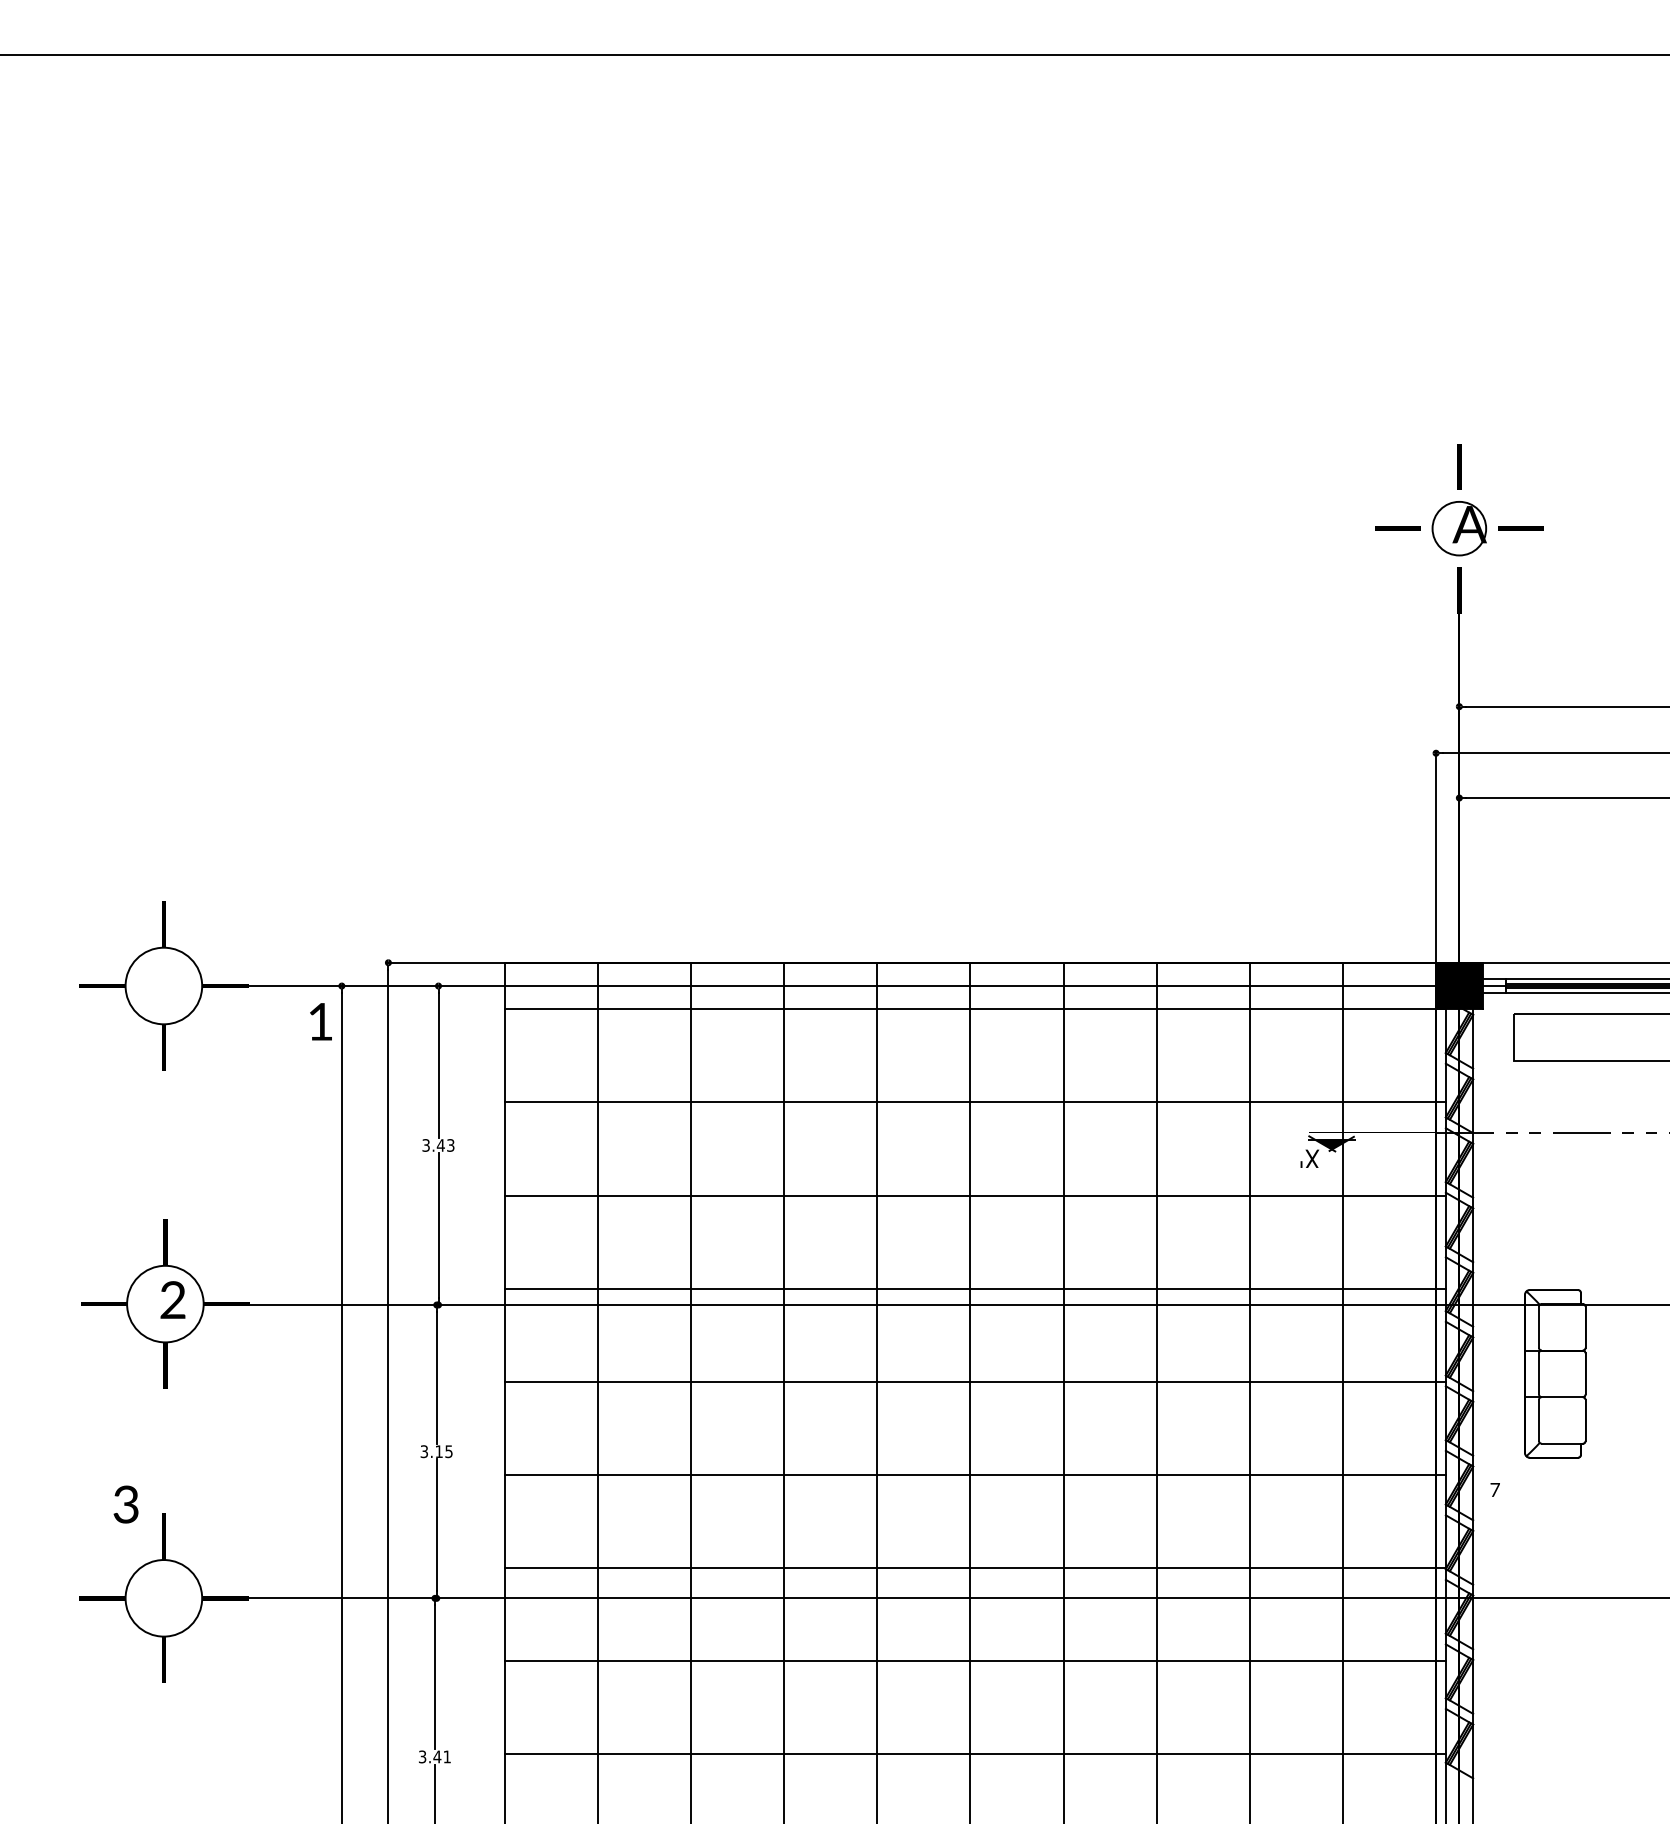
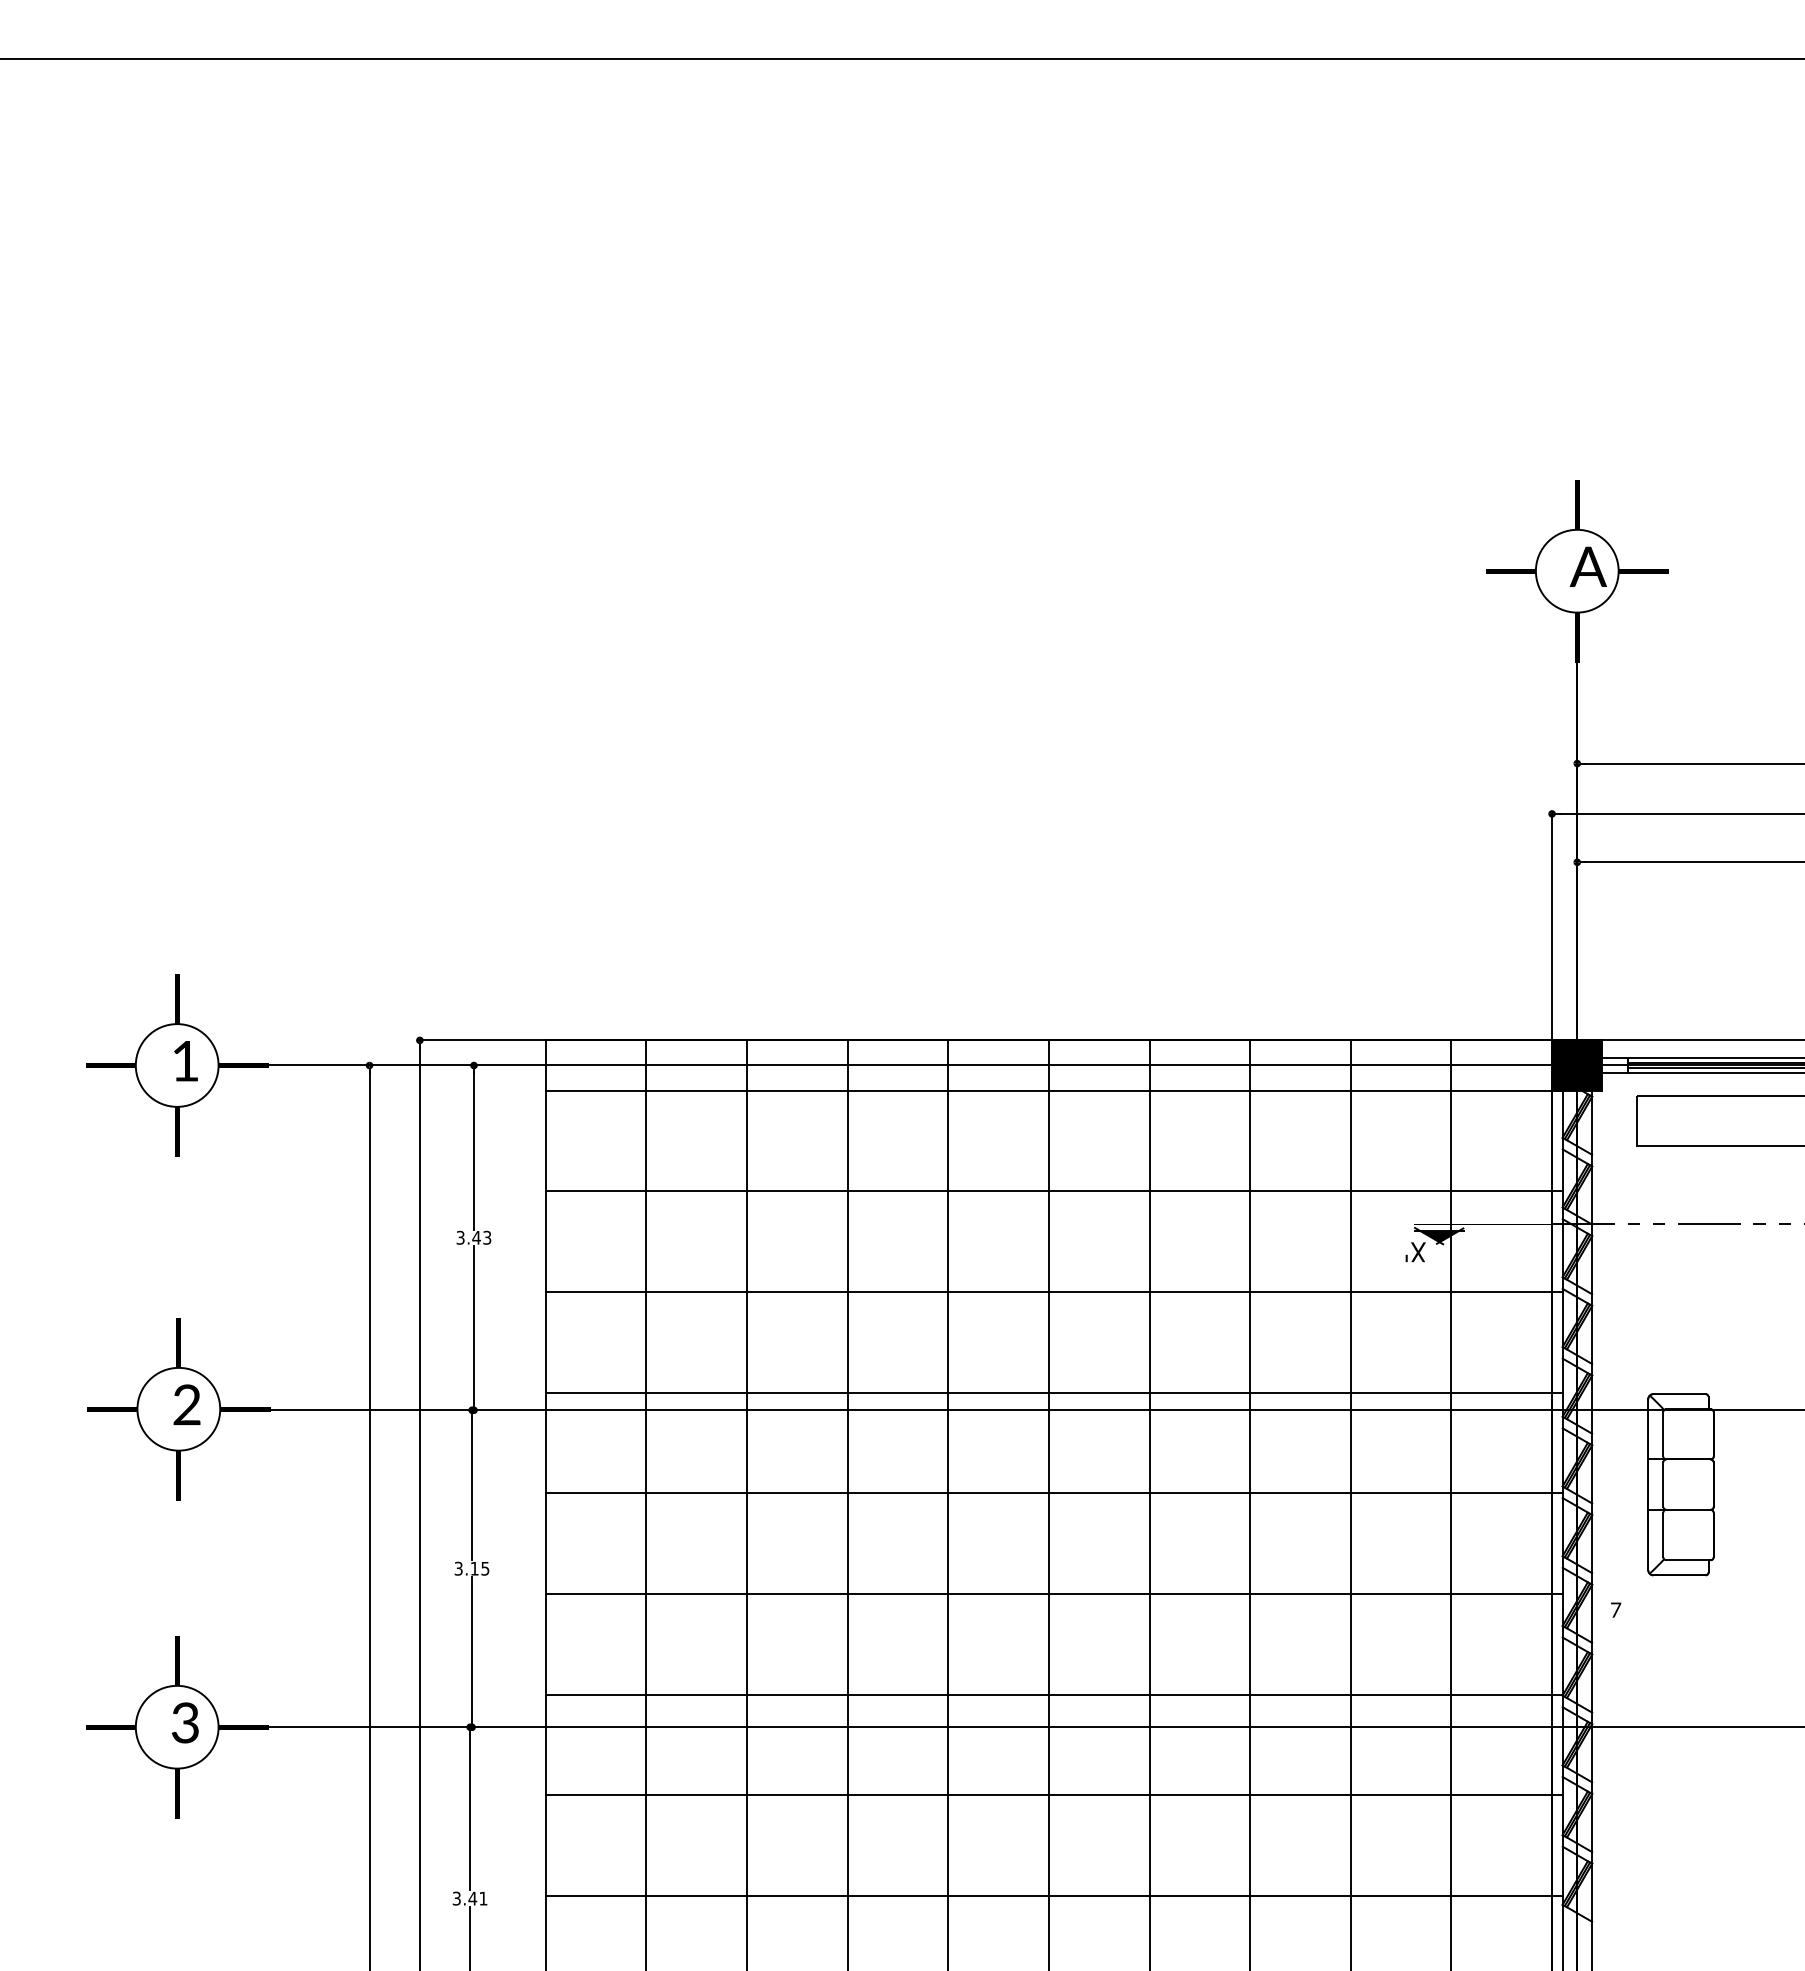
circle: (1458, 528) -> (1576, 570), size x1.43
text: (320, 1022) -> (185, 1061), moved
text: (126, 1504) -> (185, 1722), moved

